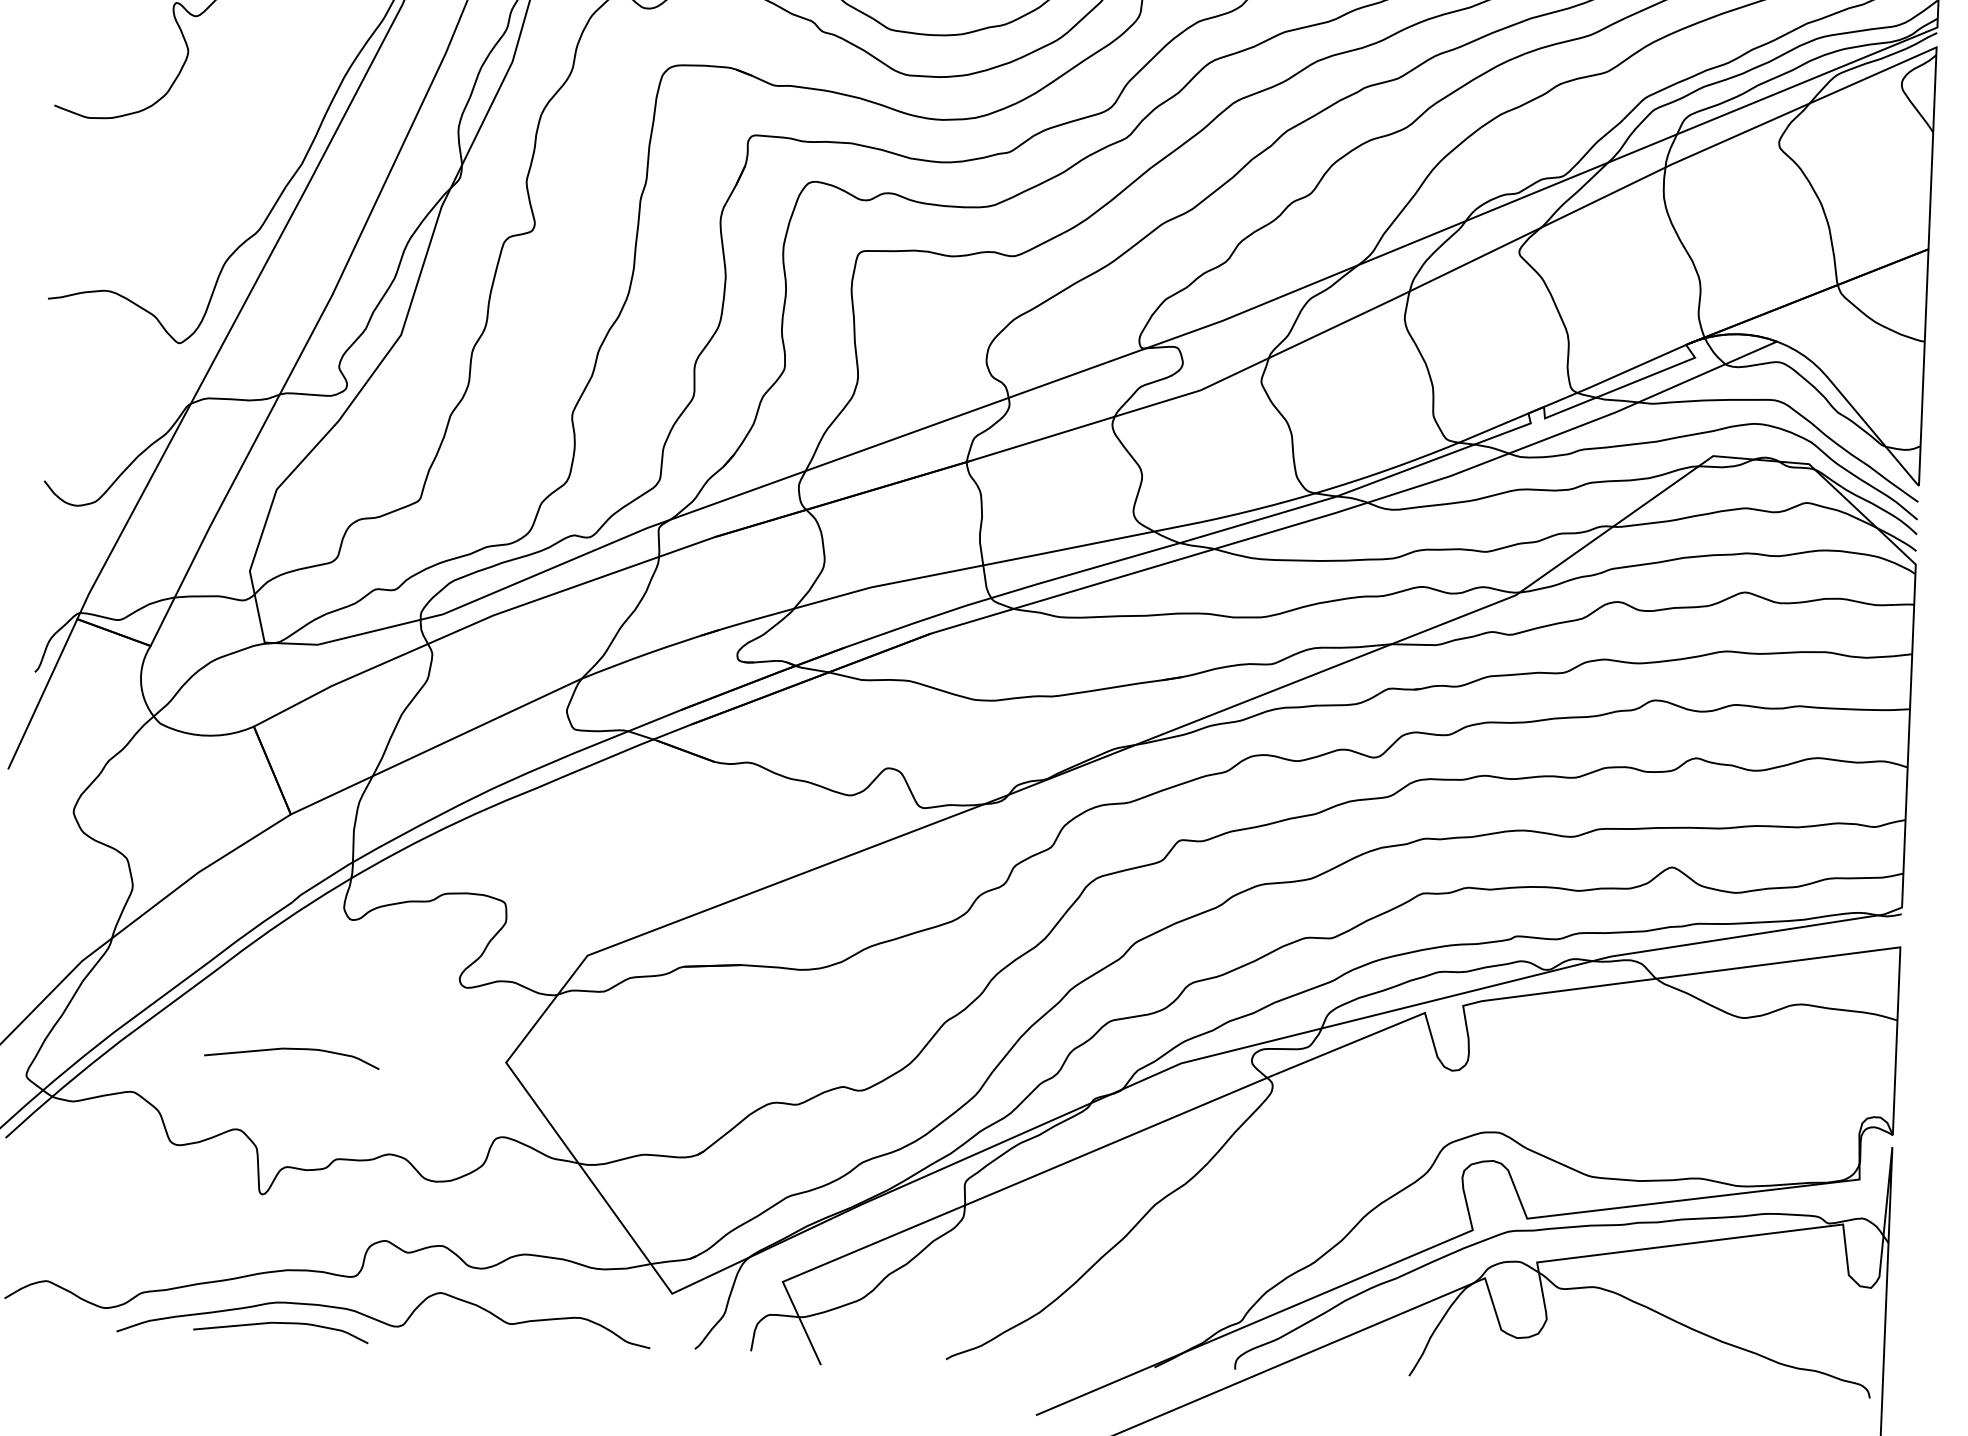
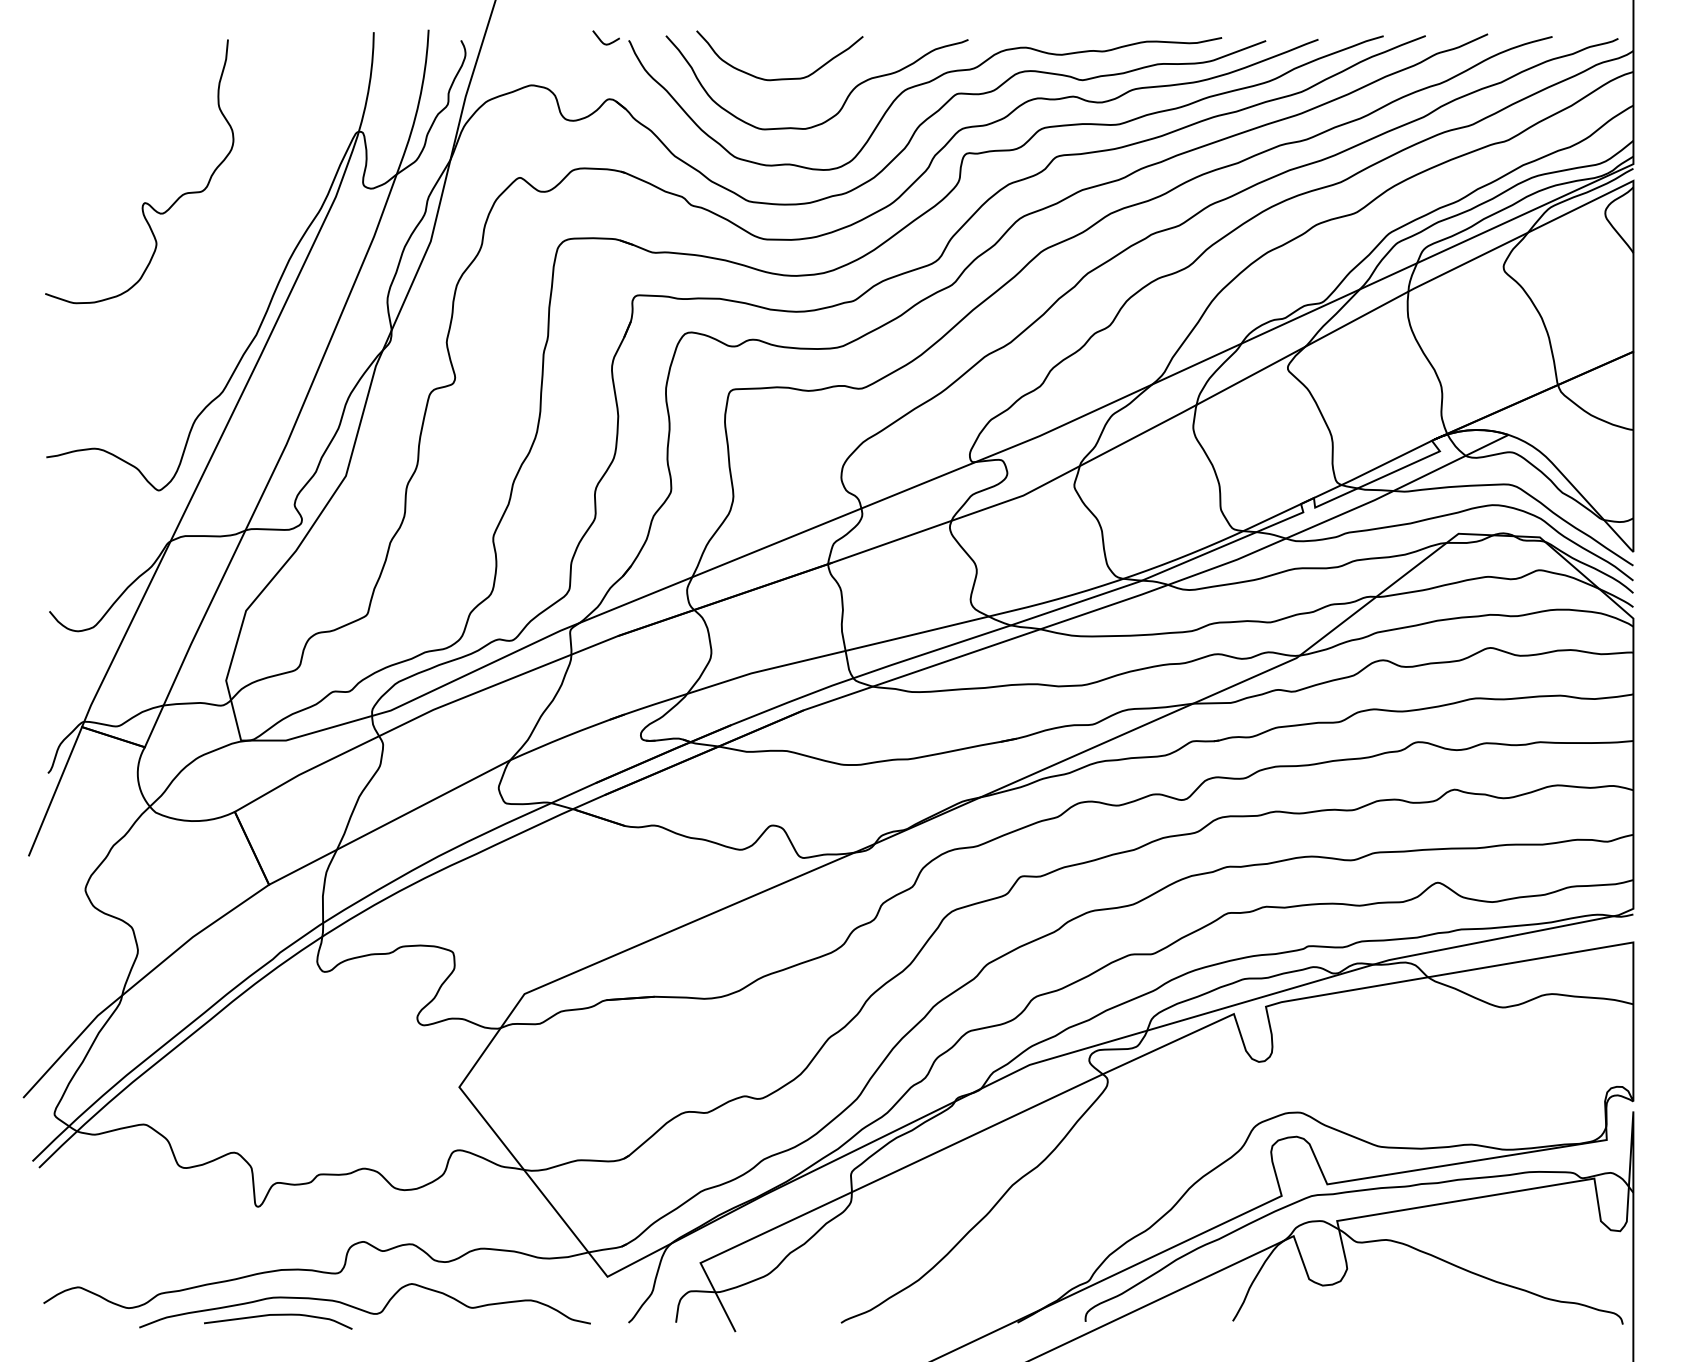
curve: (292, 1049) -> (278, 1083), removed

